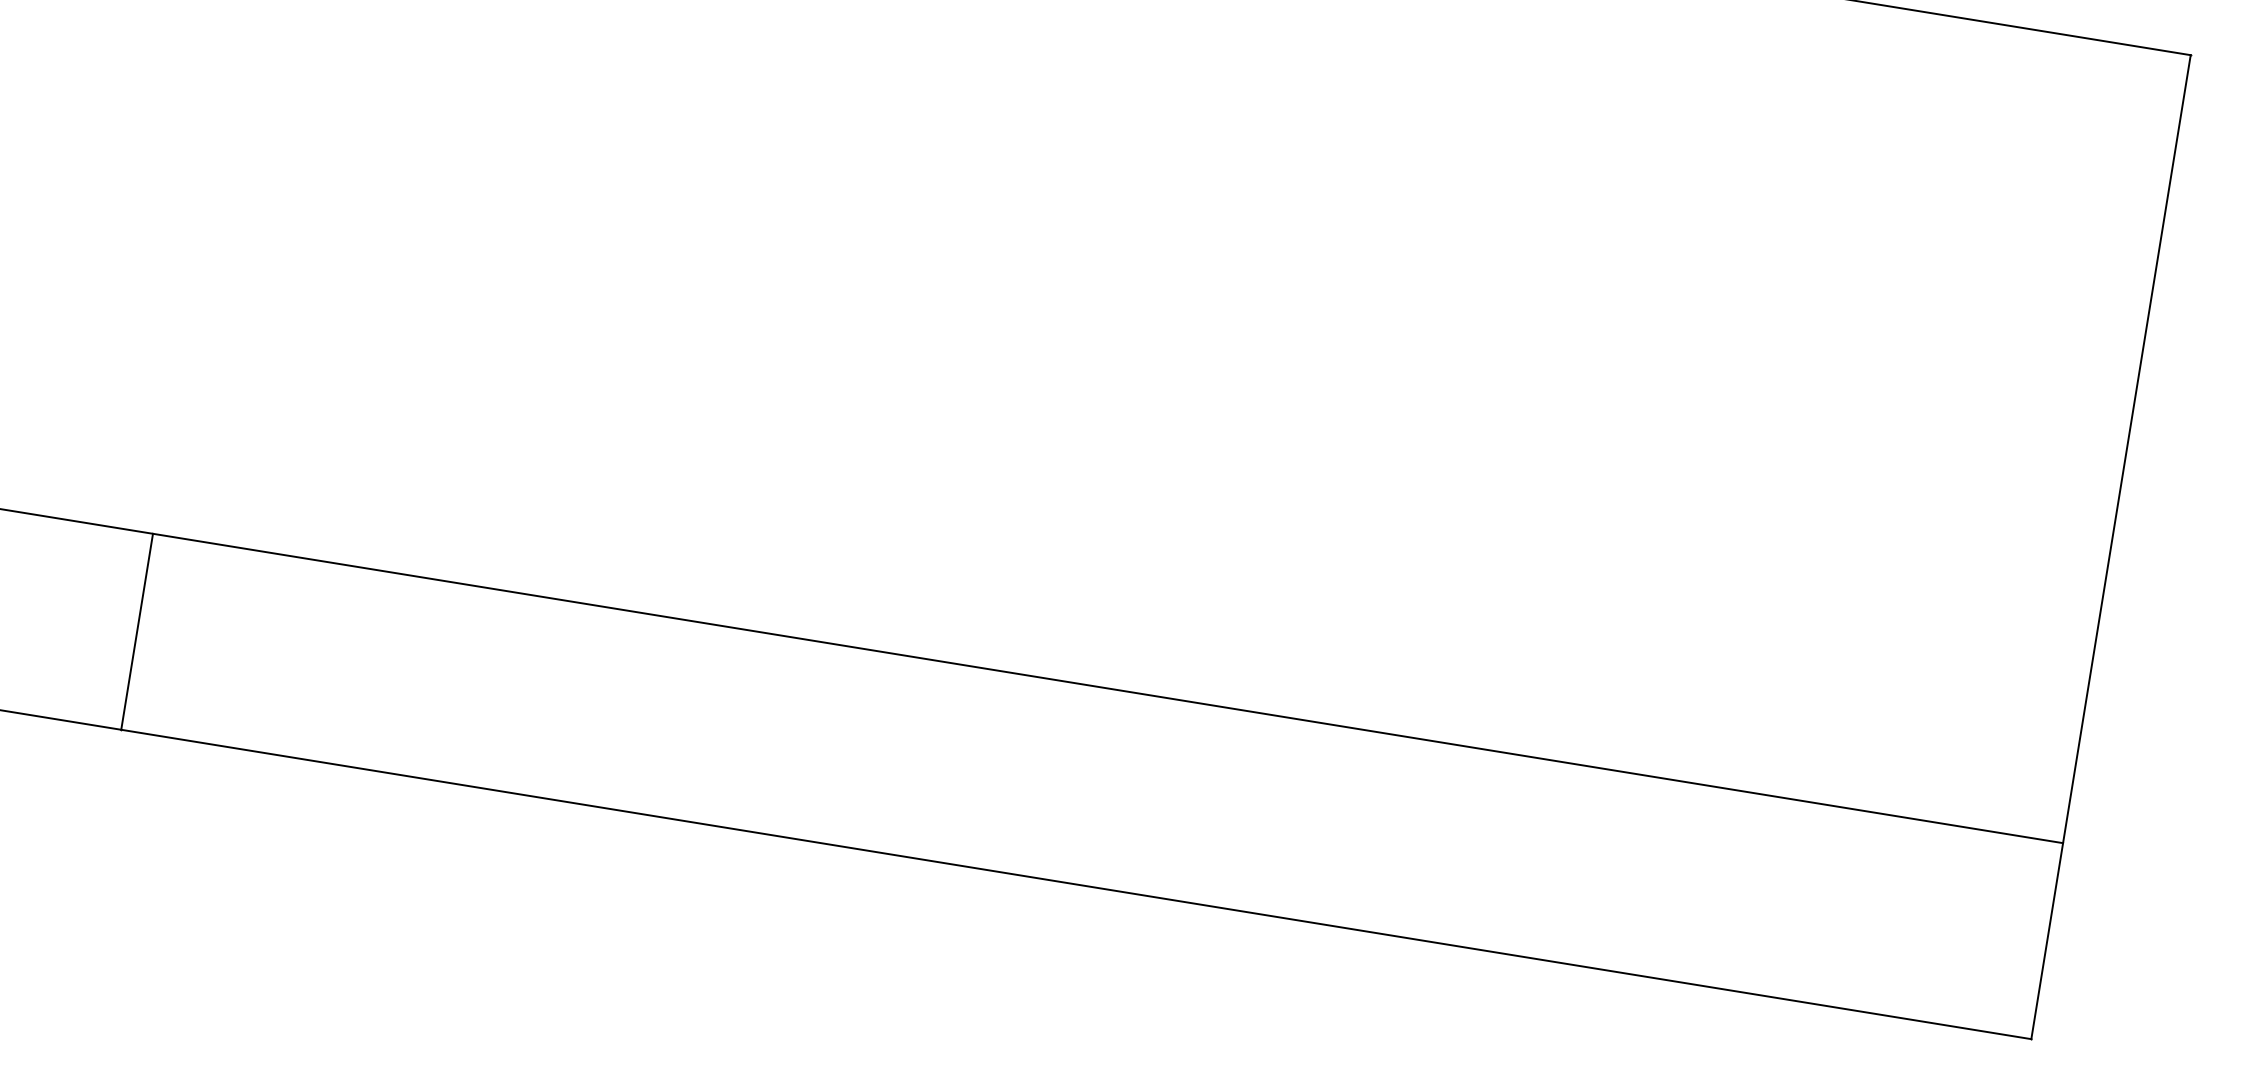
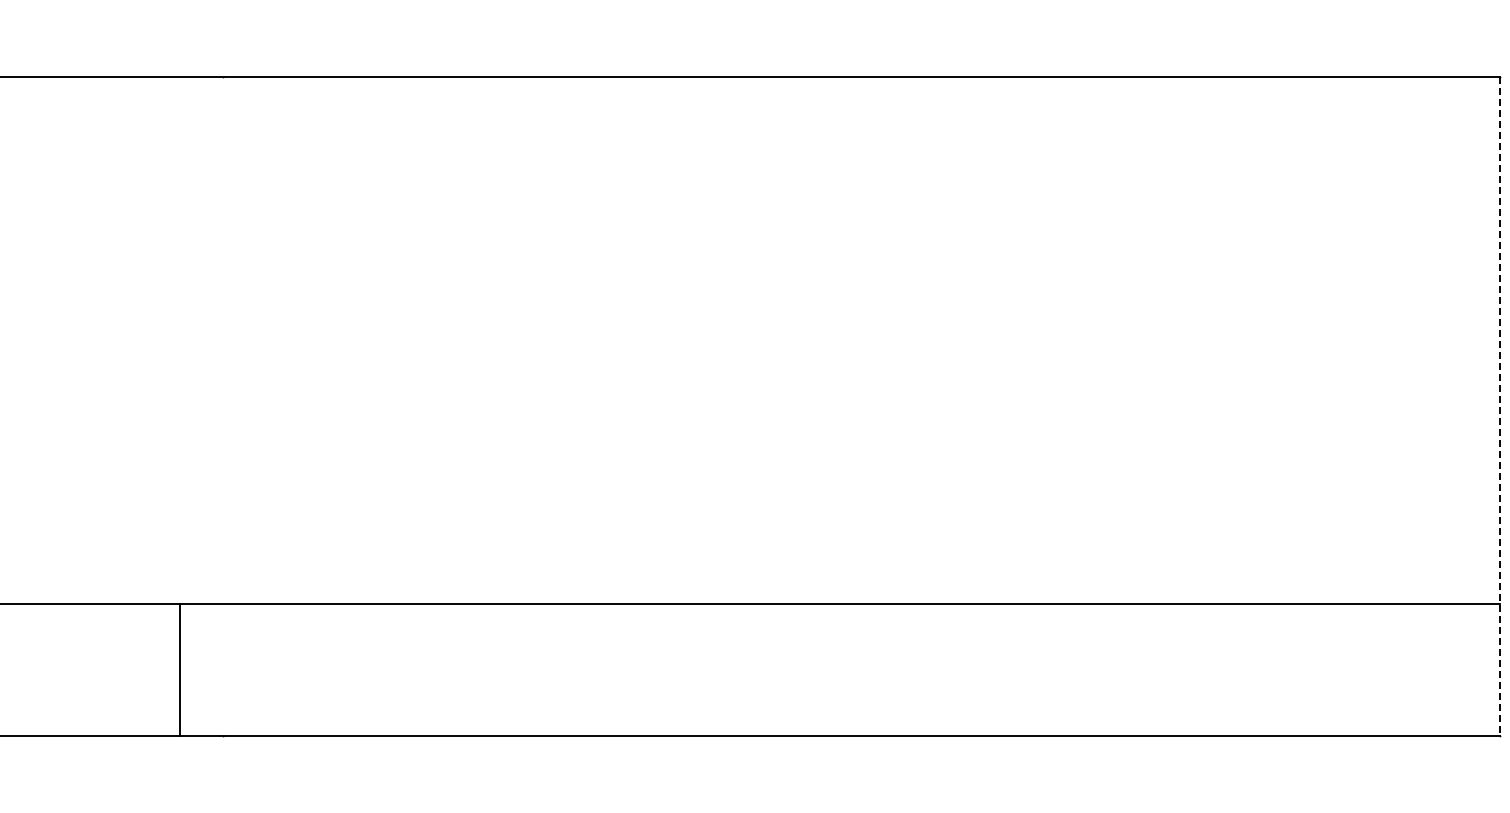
line: (2110, 547) -> (1499, 406), solid -> dashed
line: (137, 631) -> (179, 669), moved

